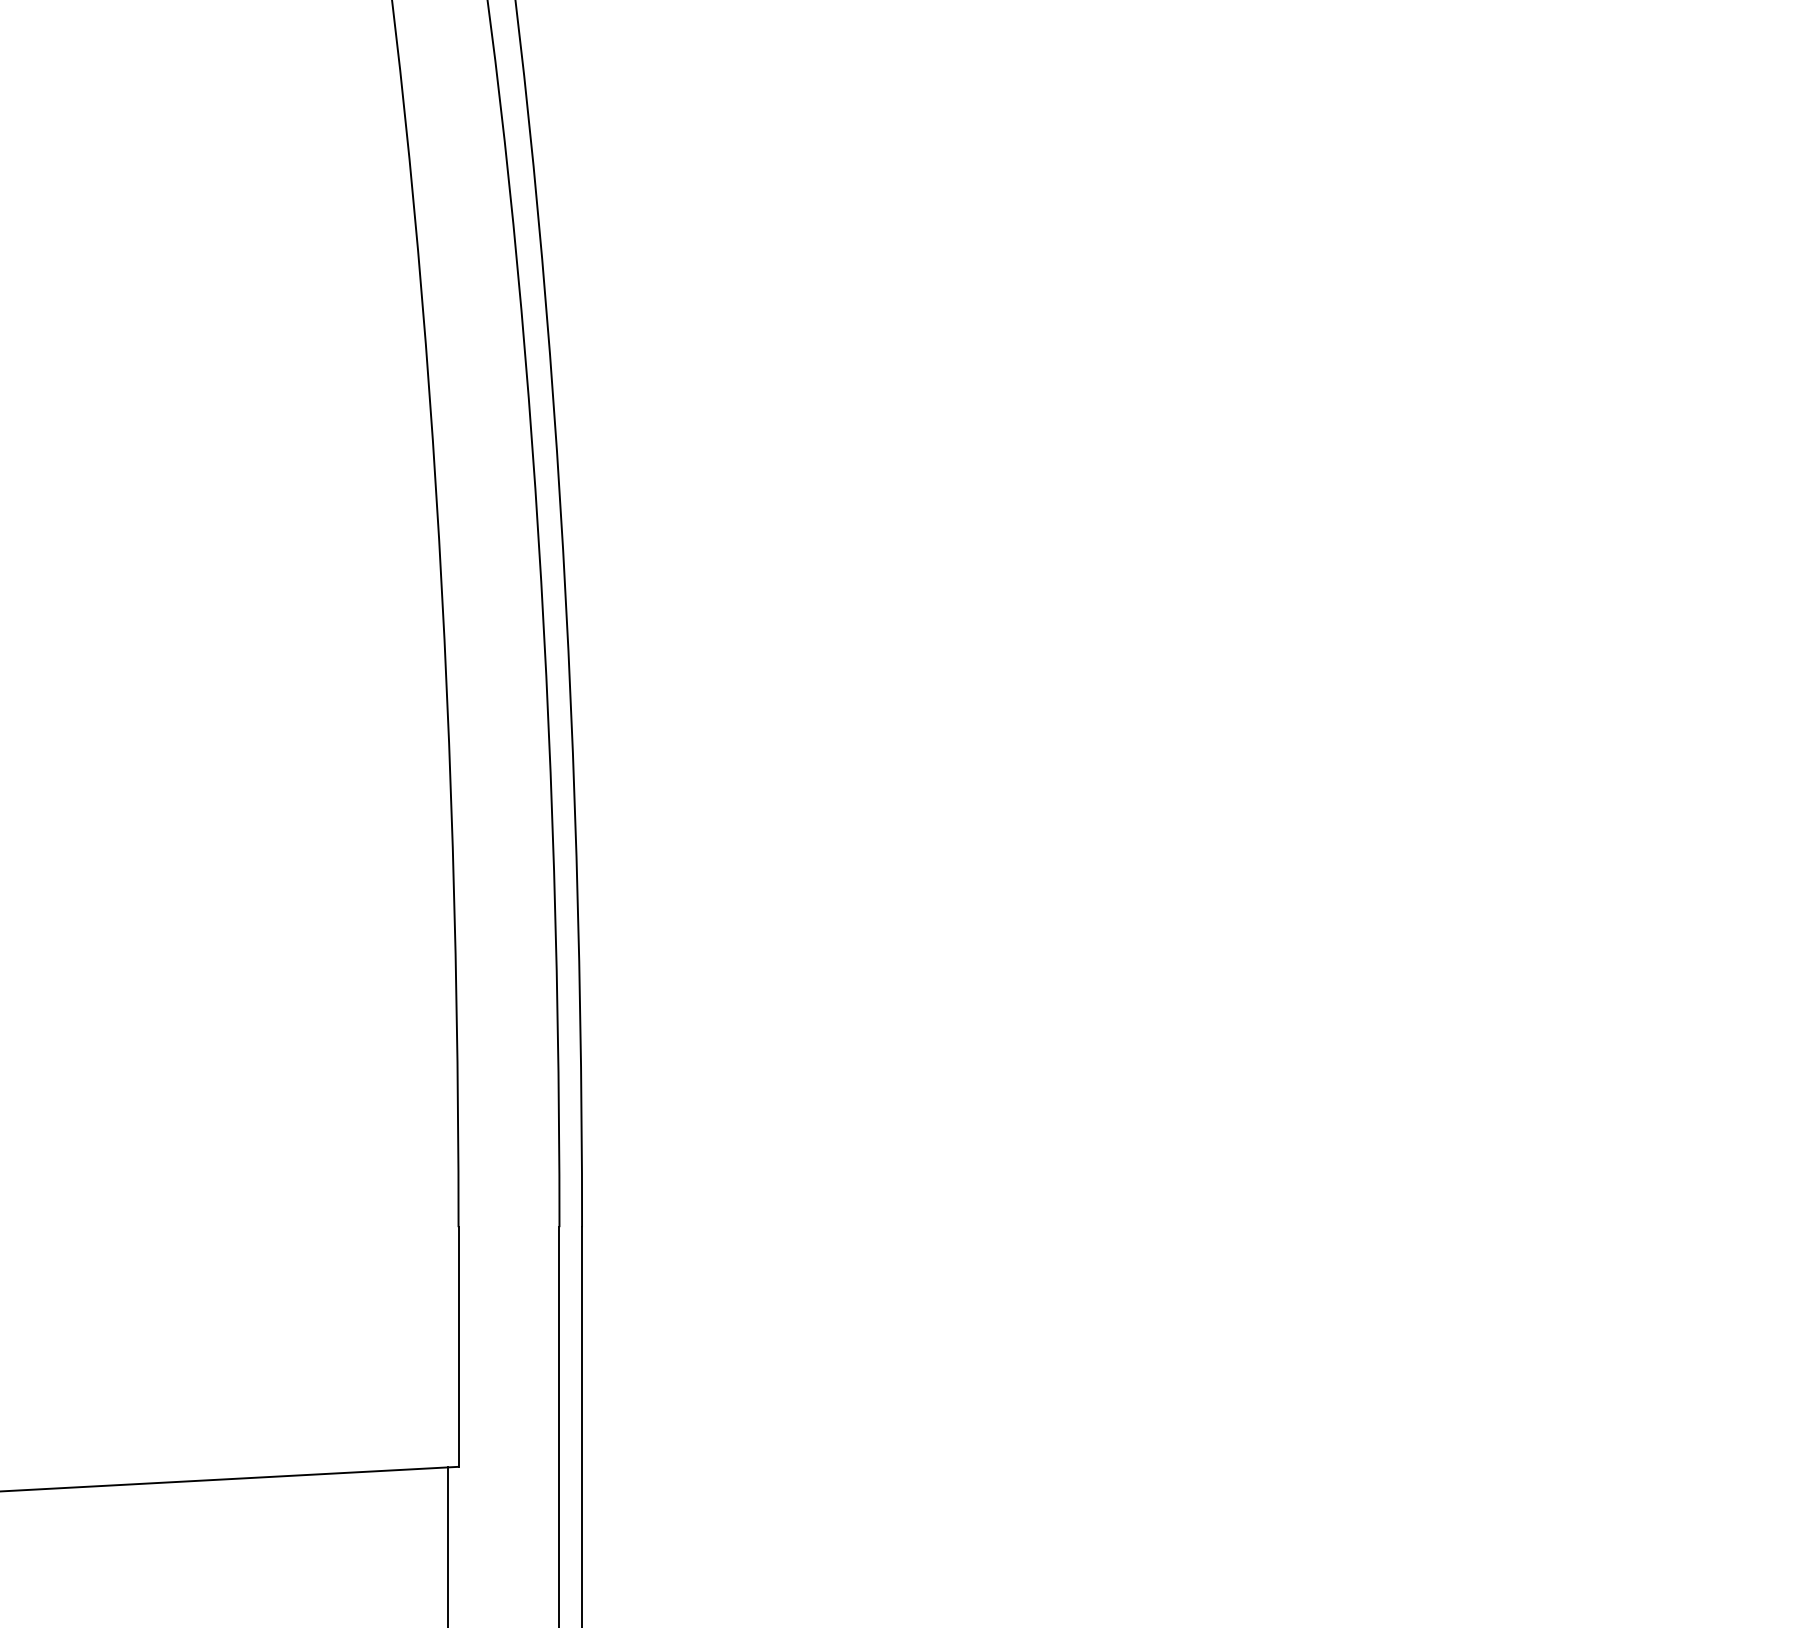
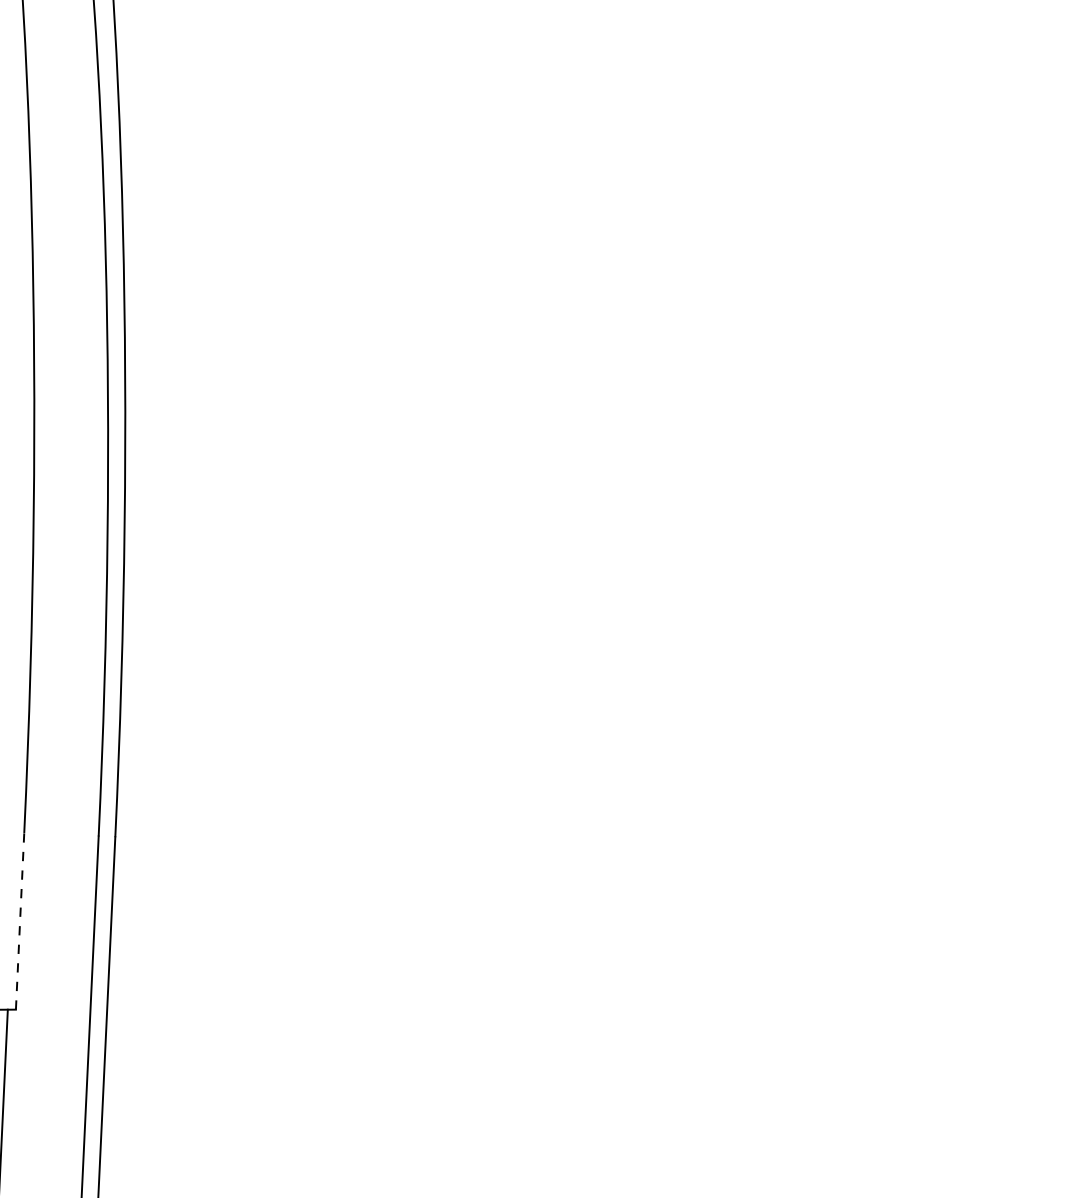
line: (458, 1347) -> (20, 921), solid -> dashed

